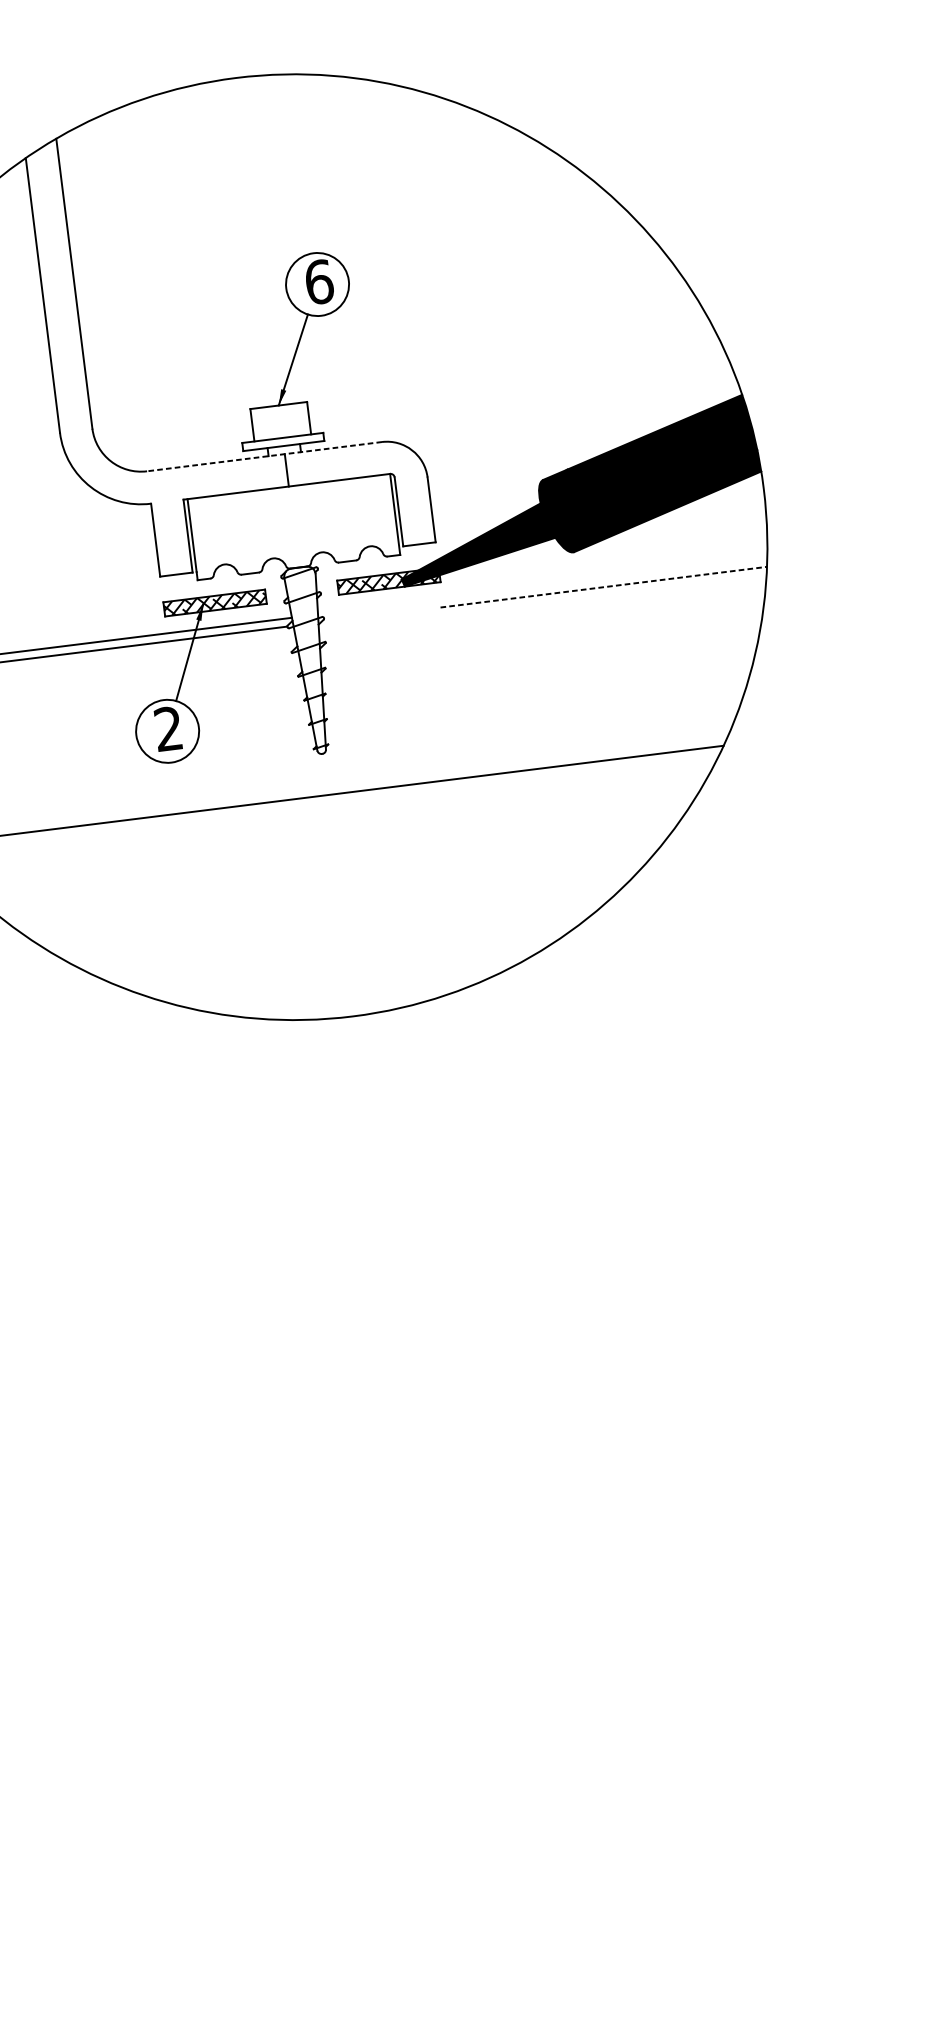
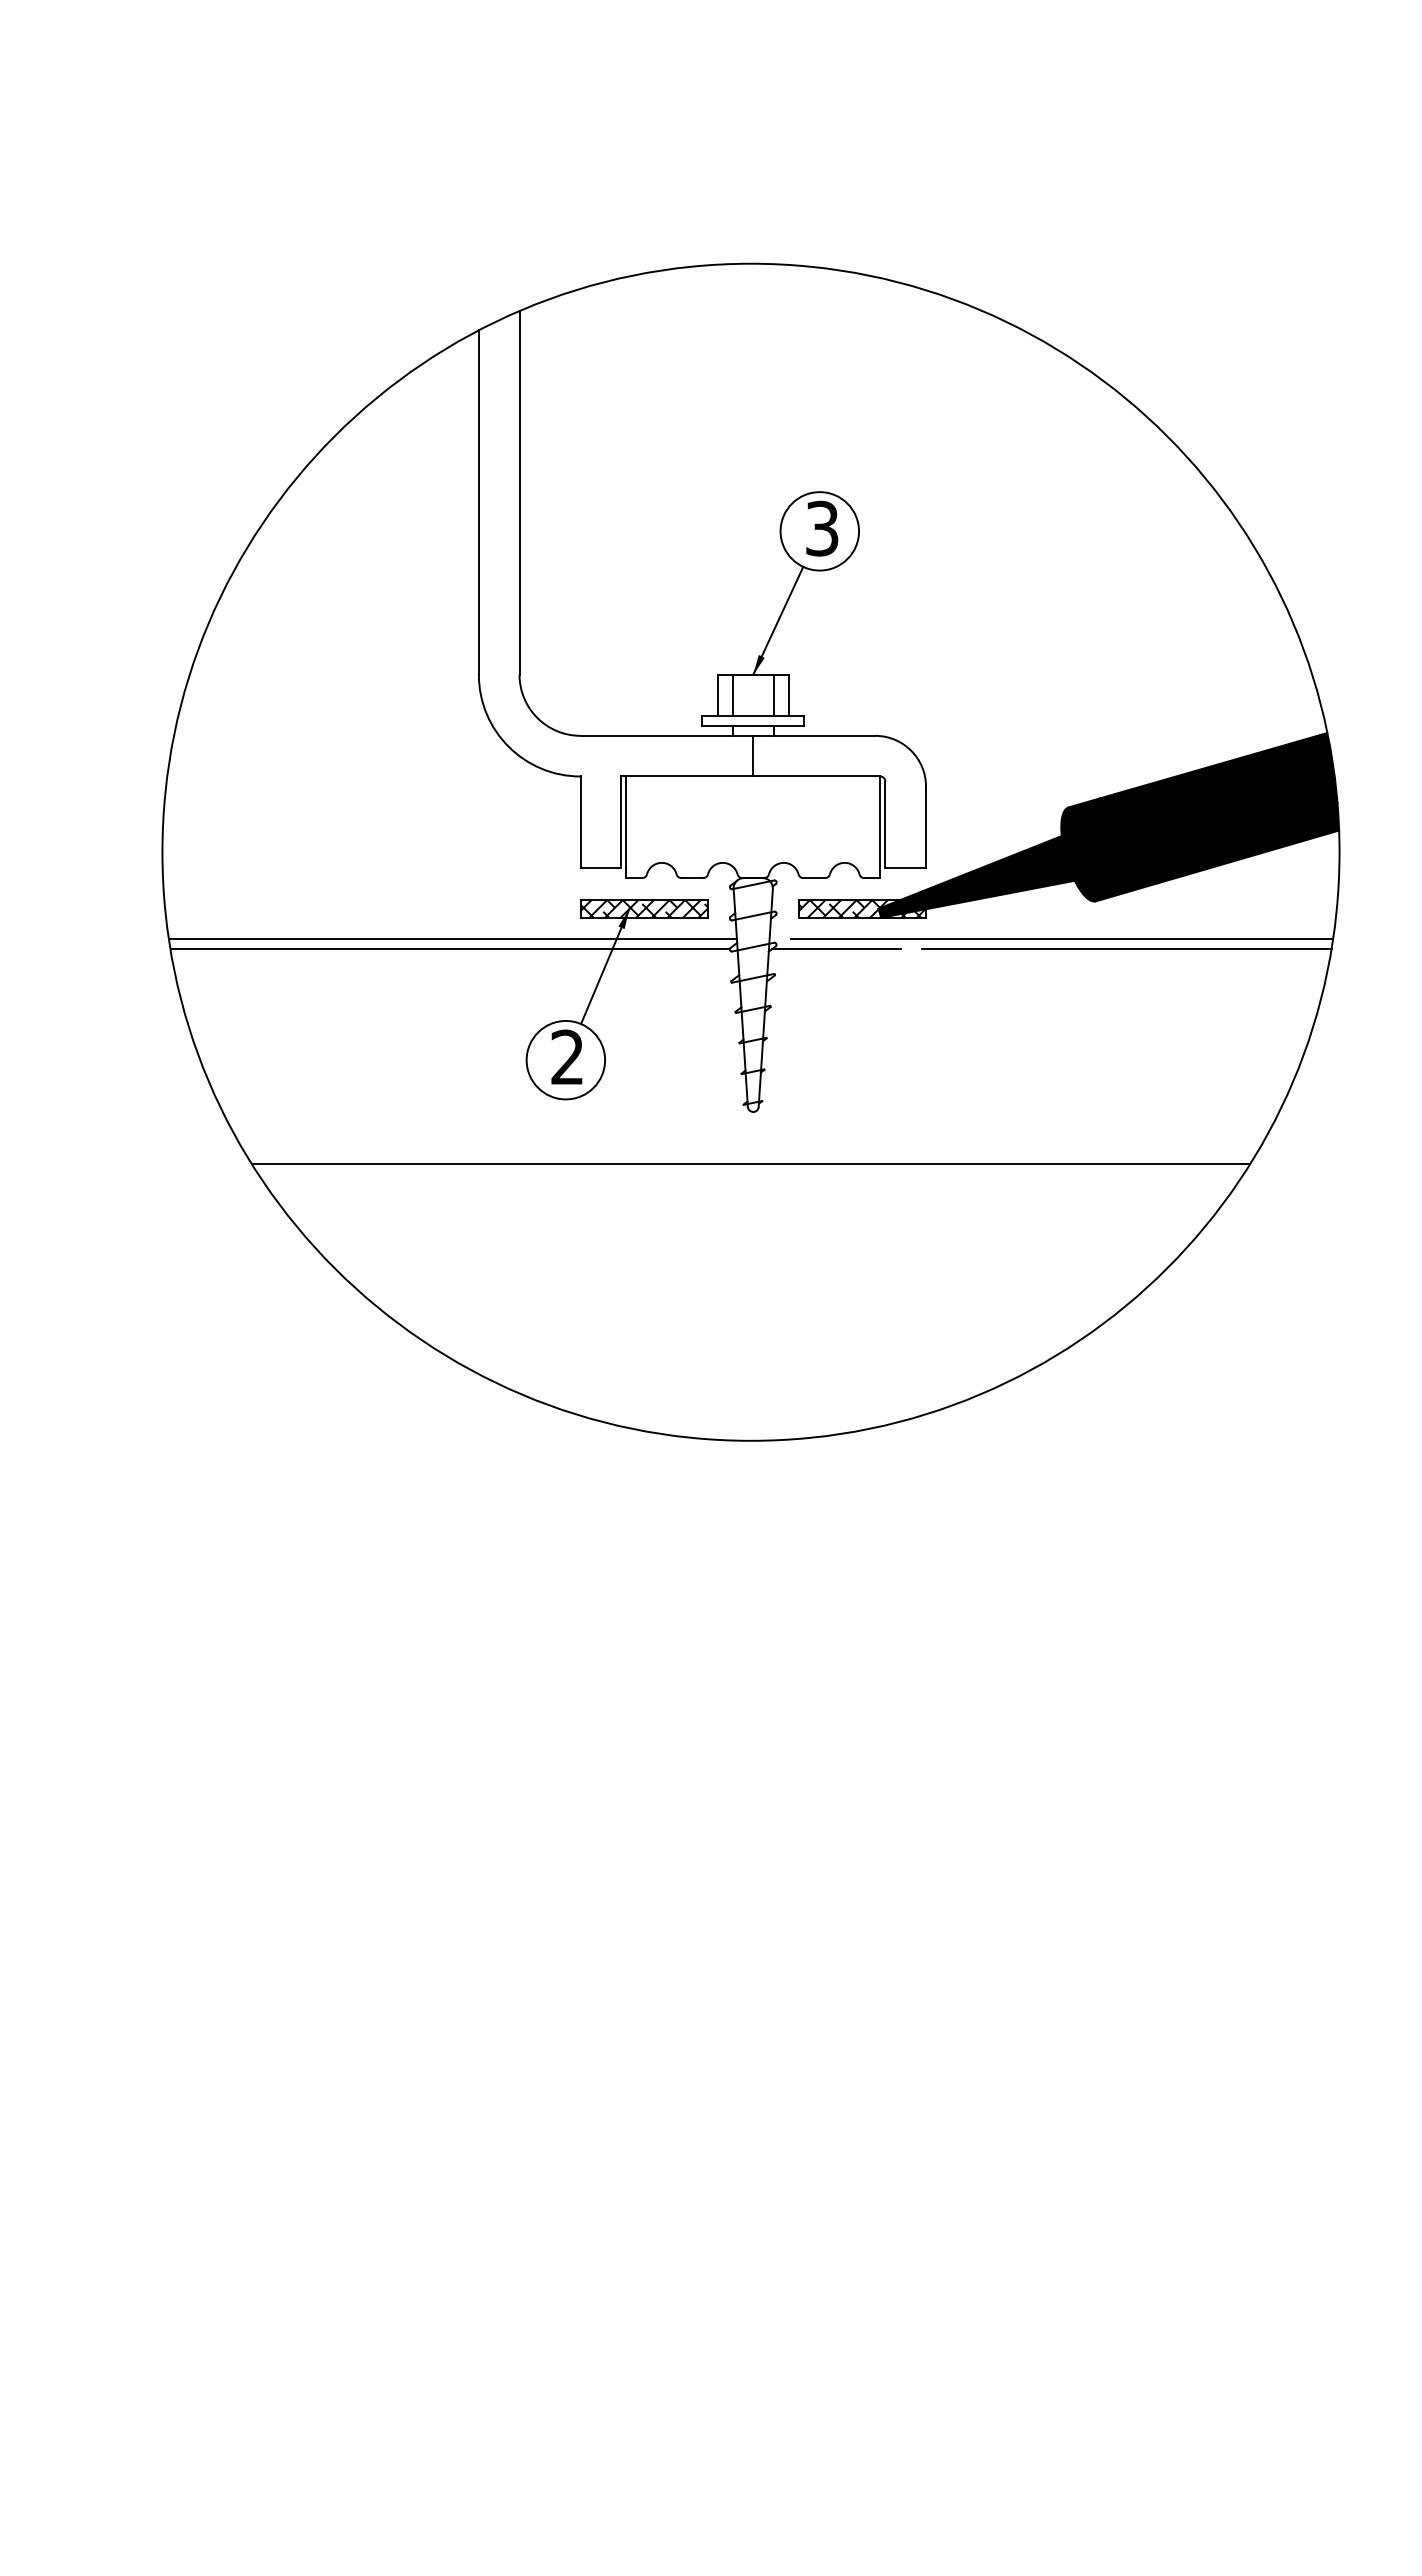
text: (319, 281) -> (822, 528), 6 -> 3
line: (296, 419) -> (773, 694), added
line: (264, 423) -> (732, 694), added
line: (264, 456) -> (727, 735), dashed -> solid
line: (551, 585) -> (1062, 939), added
line: (603, 587) -> (1126, 949), dashed -> solid
line: (371, 616) -> (835, 949), added

